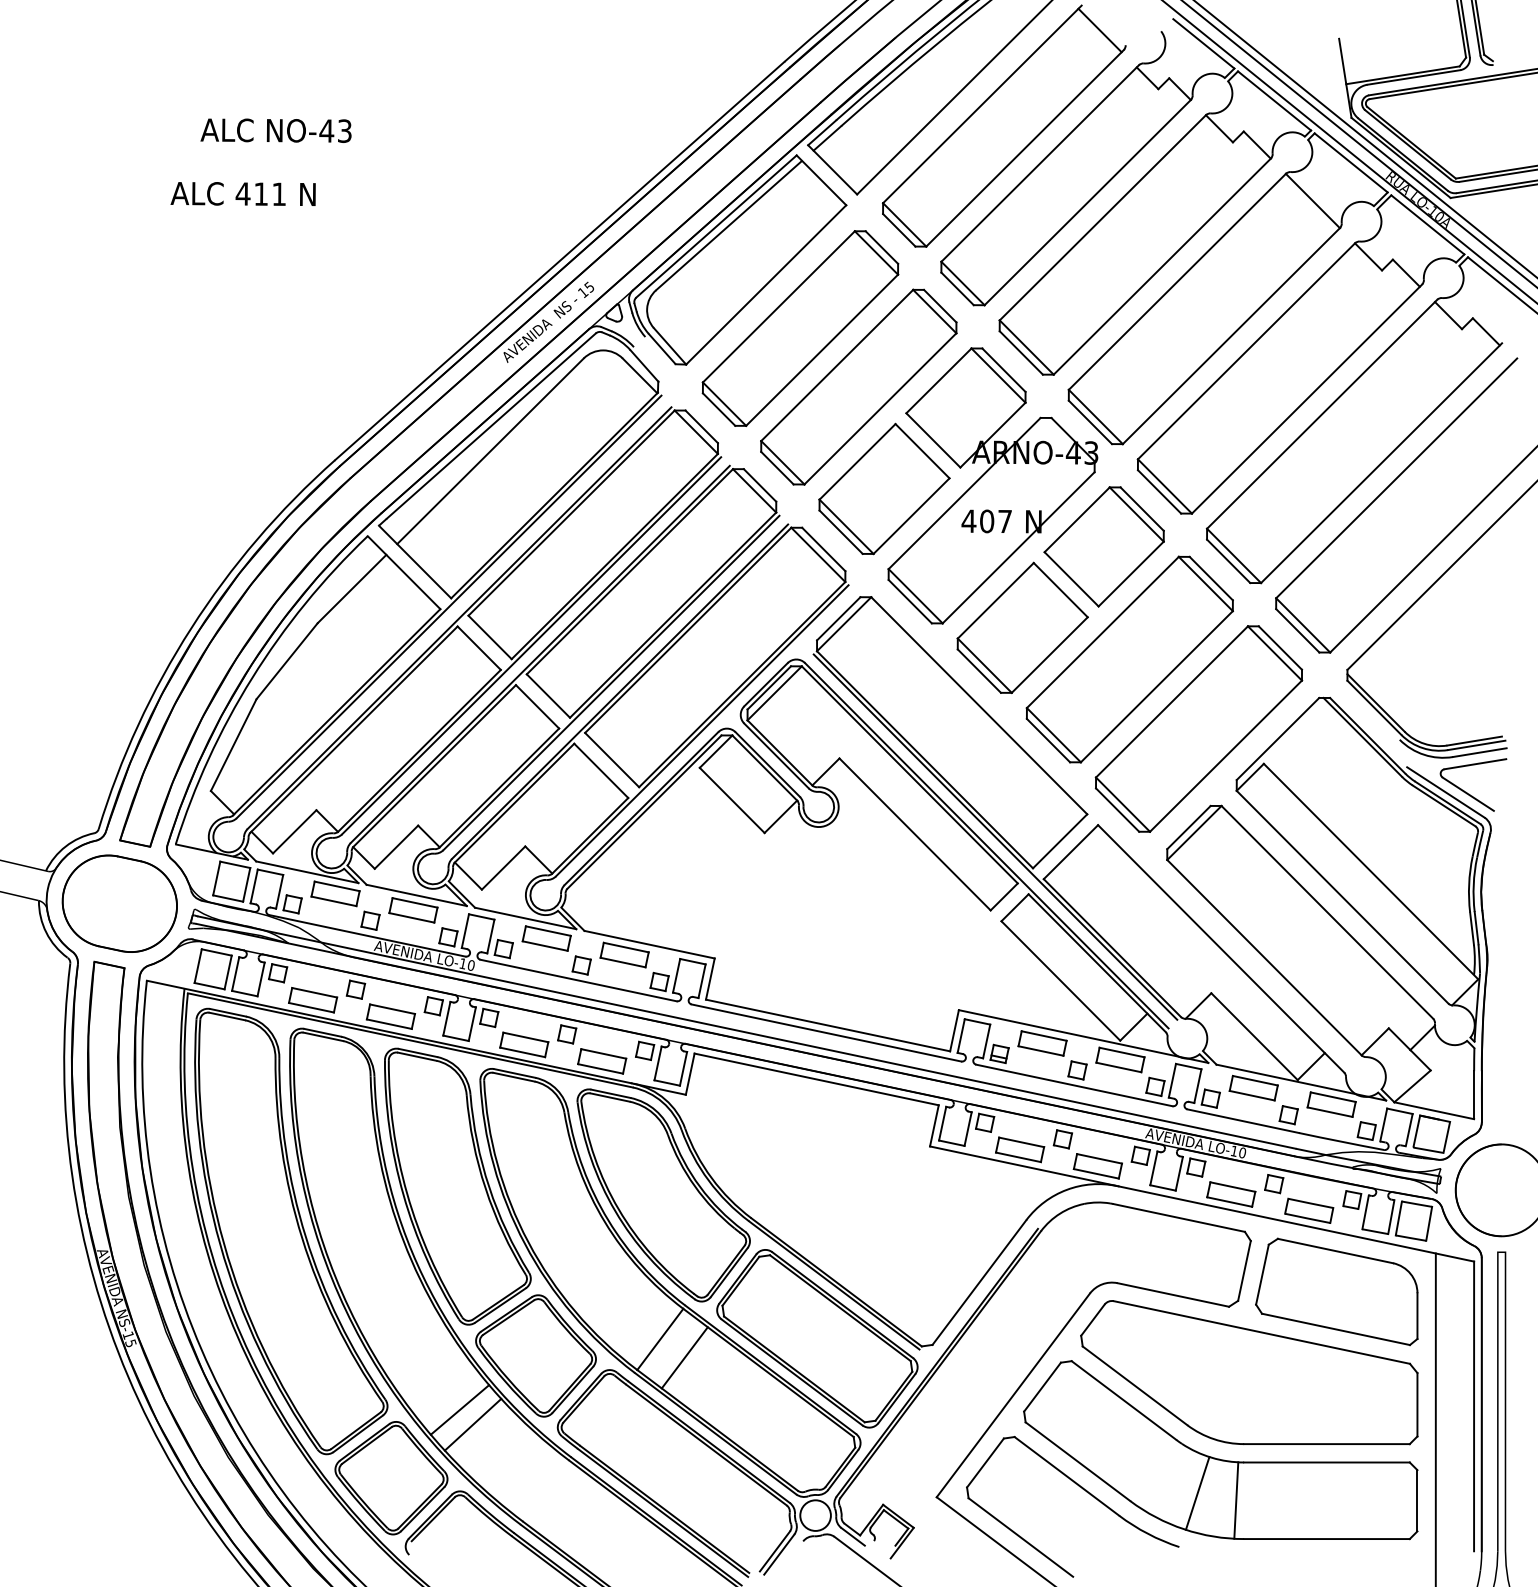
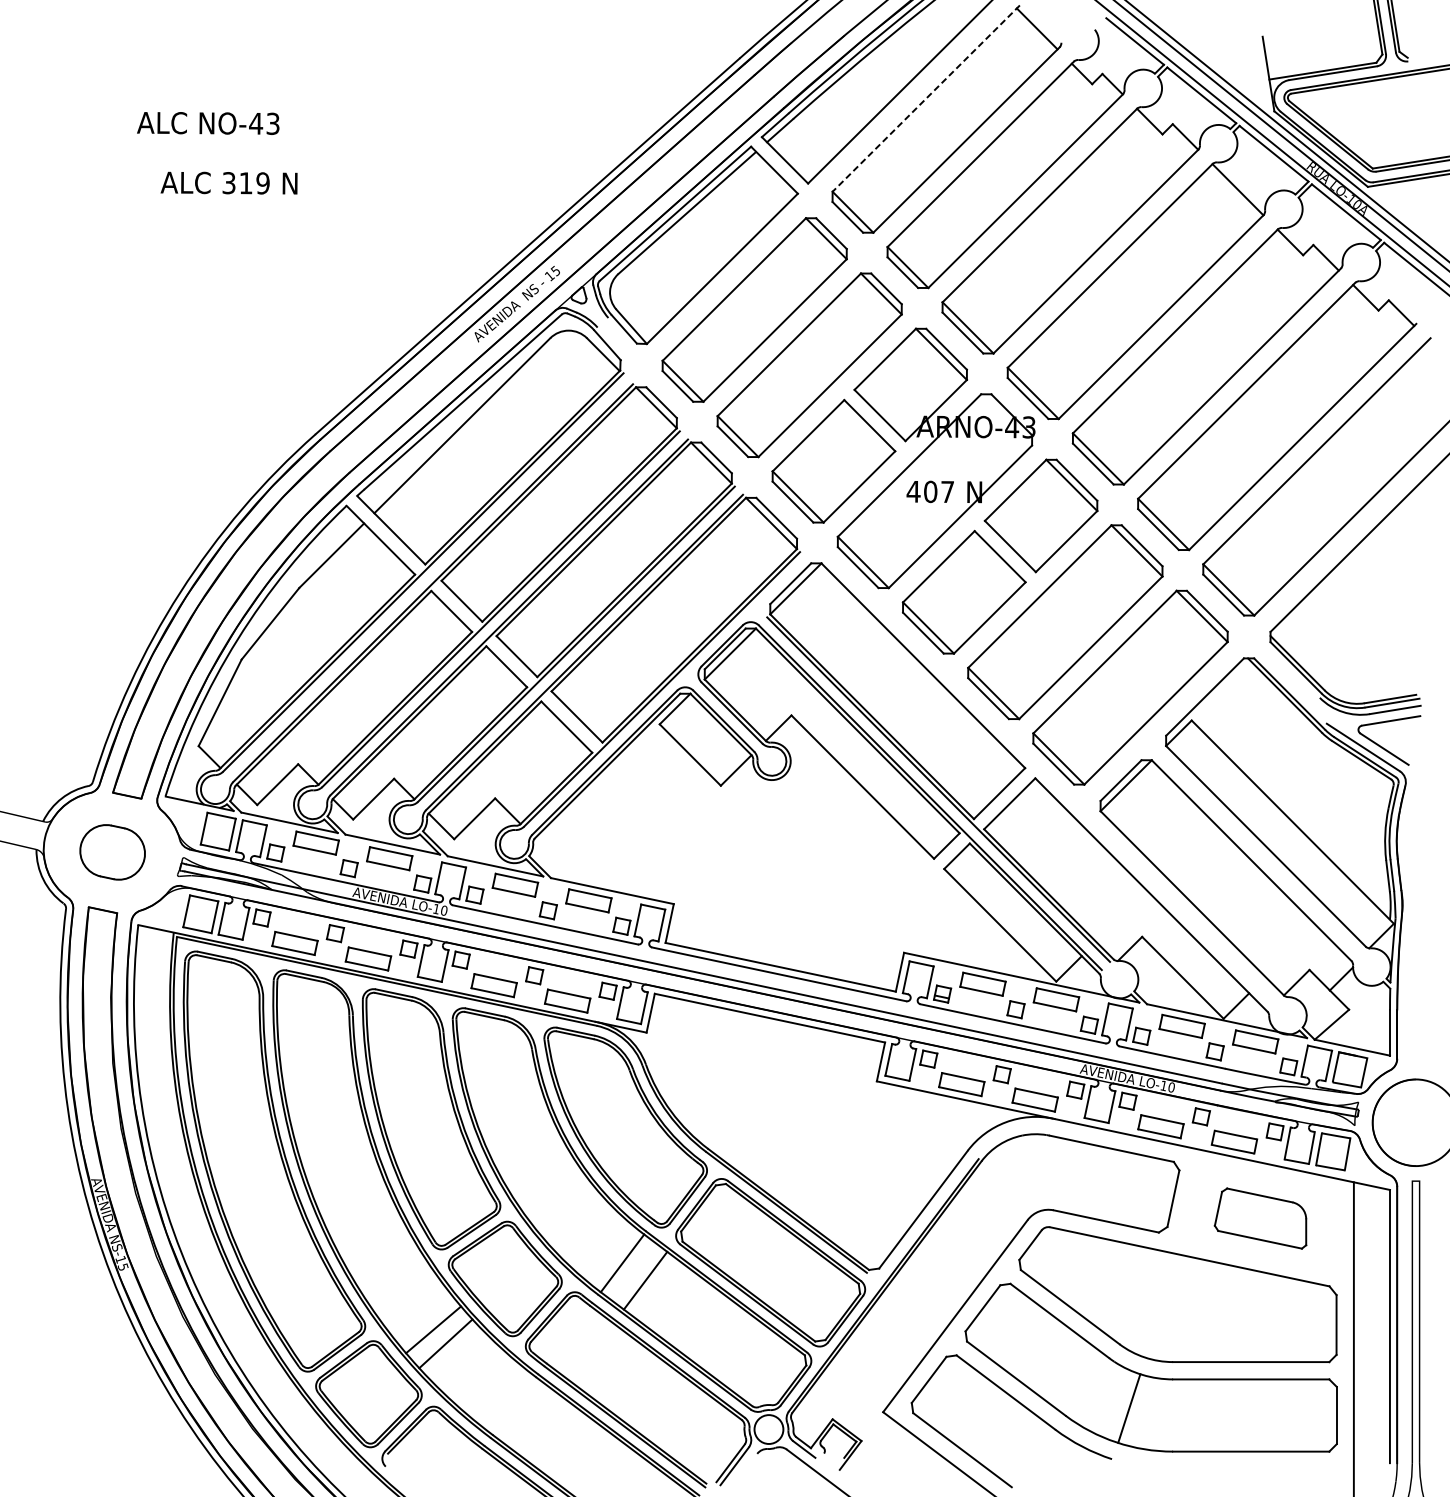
line: (982, 104) -> (926, 98), solid -> dashed
text: (275, 130) -> (207, 123), moved
text: (260, 194) -> (245, 183), 411 -> 319
part: (119, 903) -> (112, 852), size x0.6
part: (1336, 1291) -> (1260, 1218), size x0.6
line: (1236, 1500) -> (1165, 1415), removed

